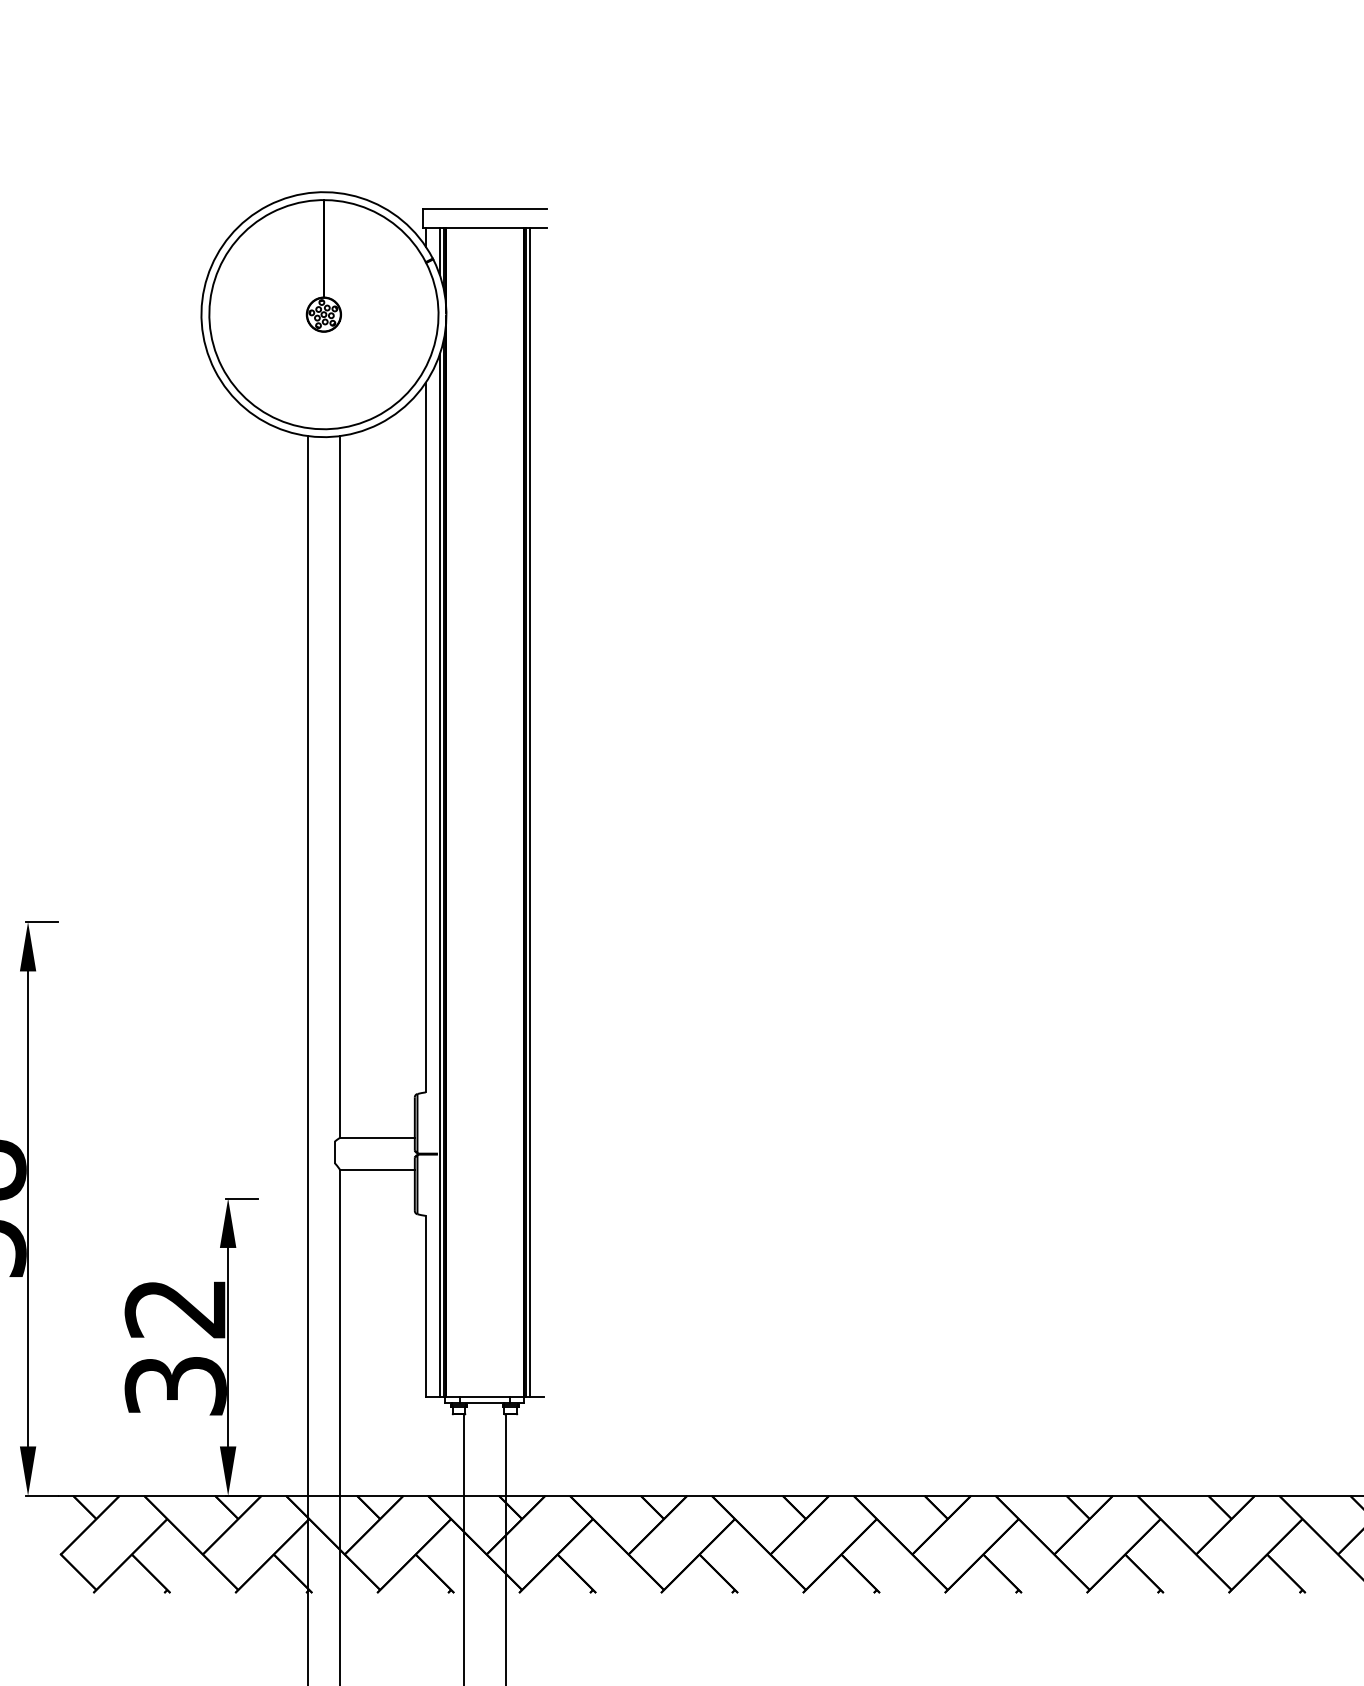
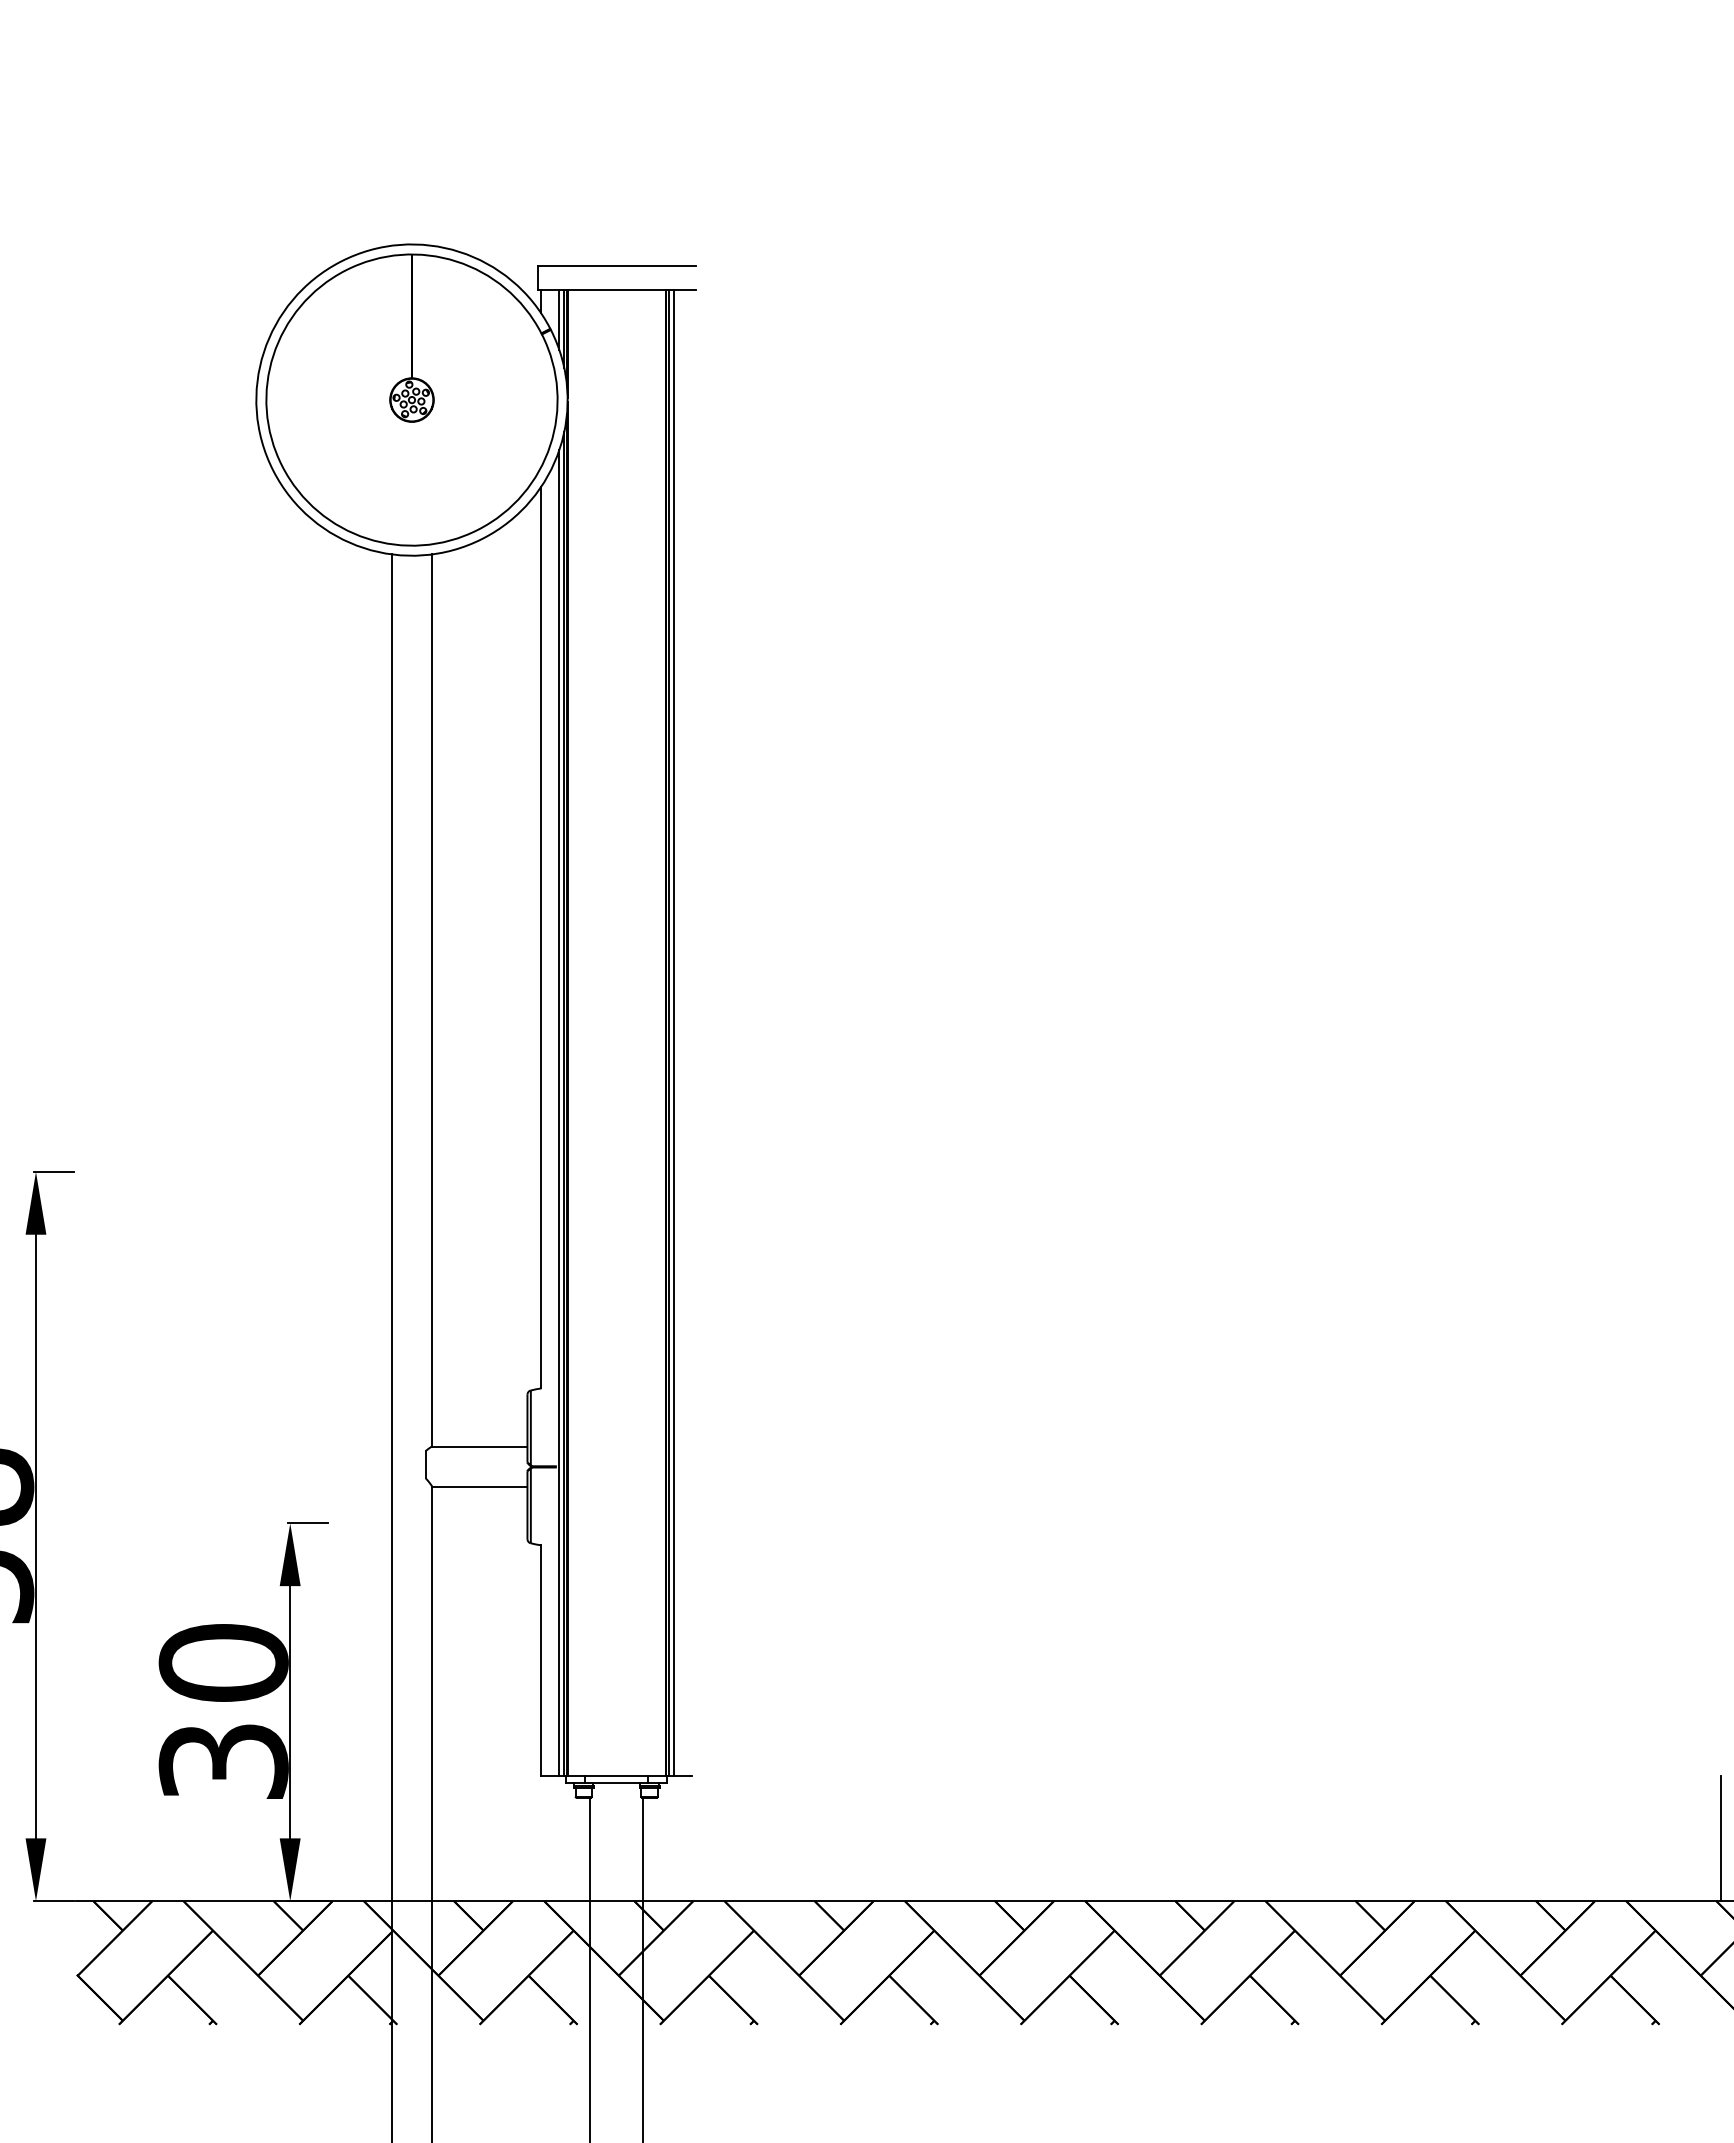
text: (175, 1308) -> (223, 1662), 32 -> 30
line: (1354, 1446) -> (1721, 1838), added

